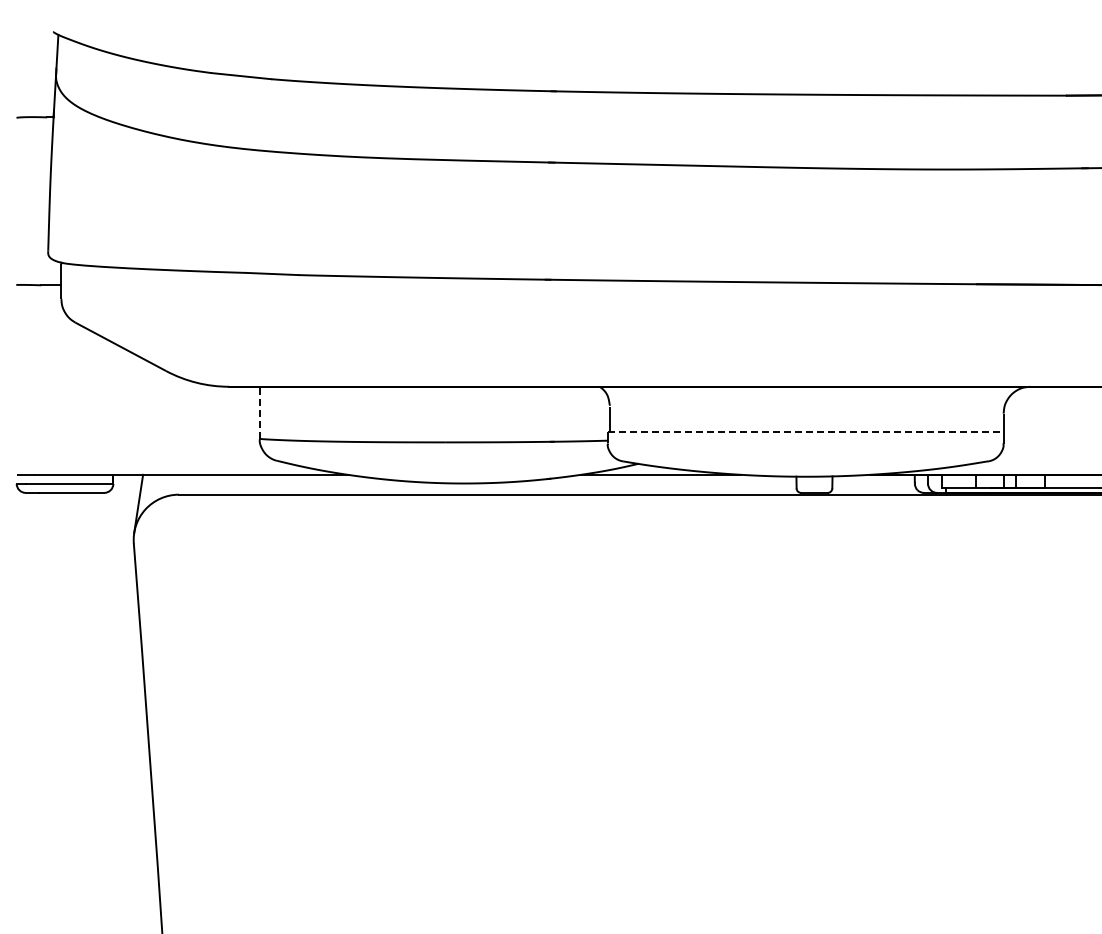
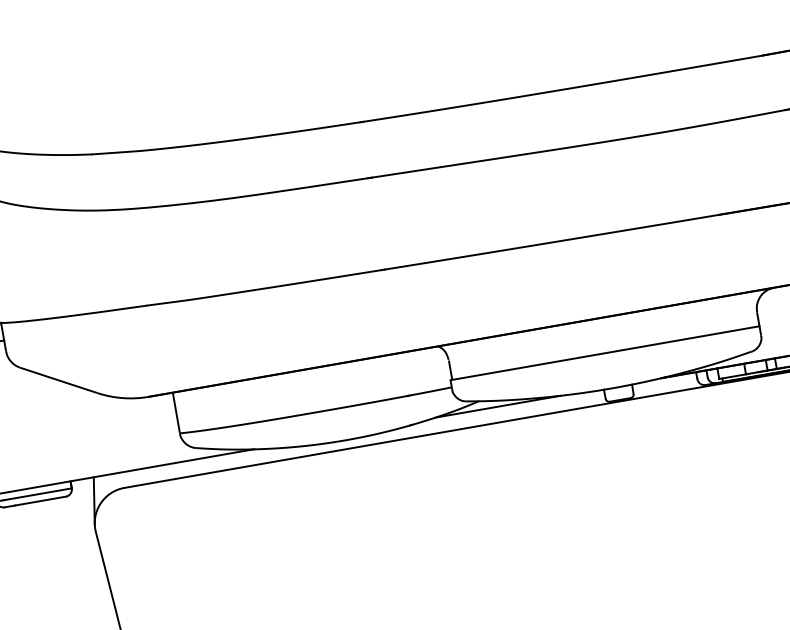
line: (259, 412) -> (176, 412), dashed -> solid
line: (805, 431) -> (604, 353), dashed -> solid

